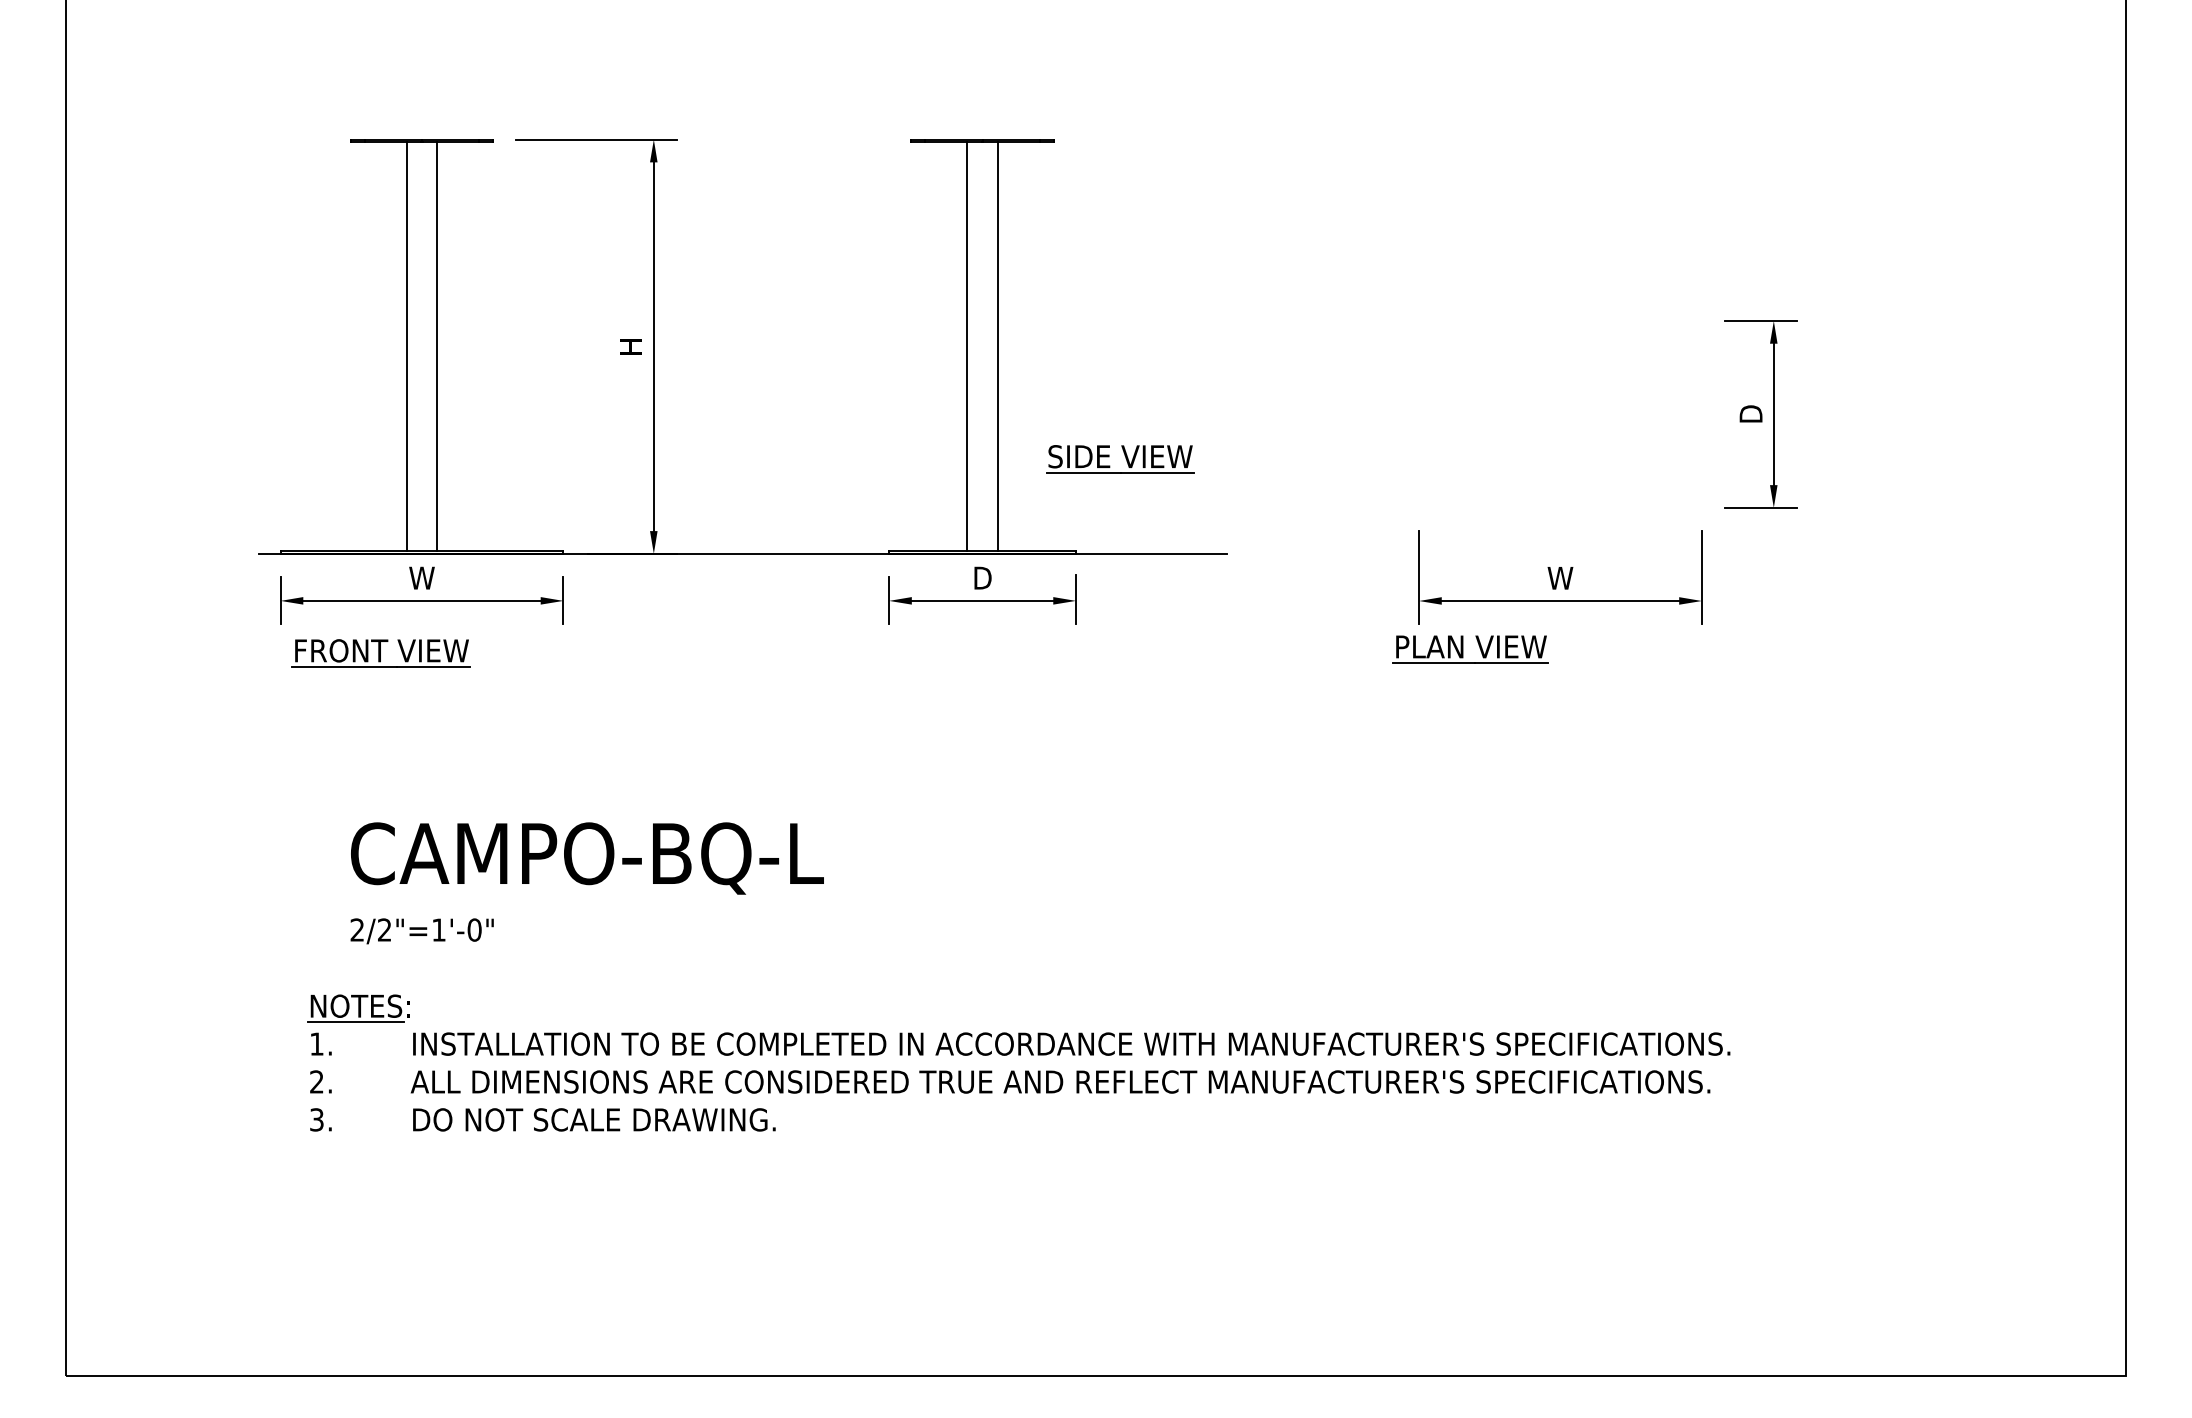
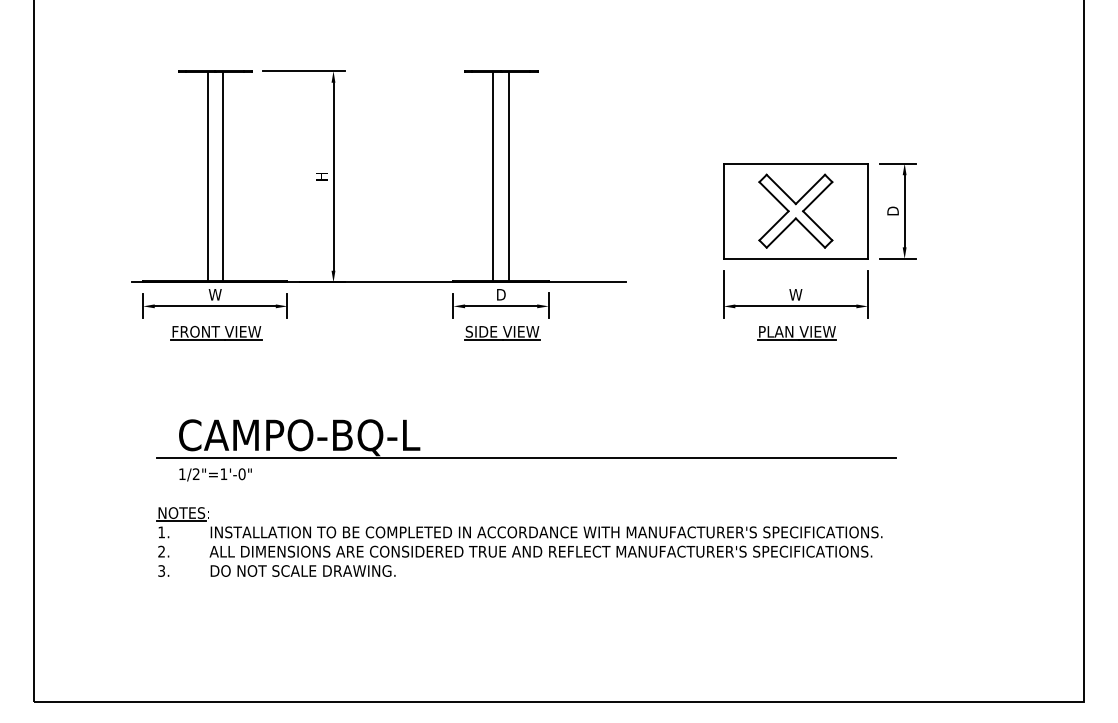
part: (1559, 414) -> (795, 211), added
part: (1120, 458) -> (502, 332), moved
part: (1469, 650) -> (796, 333), moved
part: (381, 654) -> (216, 333), moved
line: (1032, 897) -> (526, 457), added
text: (355, 928) -> (181, 473), 2/2"=1'-0" -> 1/2"=1'-0"

